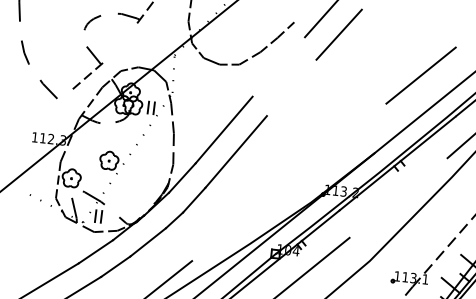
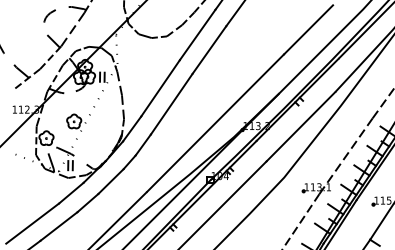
line: (119, 42) -> (72, 29), added
line: (278, 66) -> (197, 34), added
line: (291, 87) -> (209, 49), added
line: (55, 99) -> (27, 78), added
line: (289, 181) -> (215, 122), added
line: (397, 197) -> (300, 126), added

